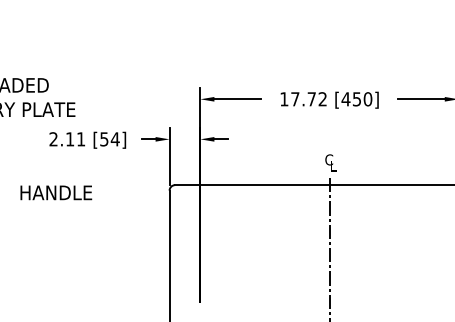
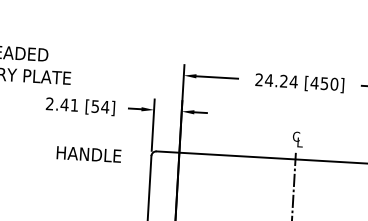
text: (303, 99) -> (276, 81), 17.72 -> 24.24
text: (69, 139) -> (64, 104), 2.11 -> 2.41
text: (56, 192) -> (89, 154), moved

